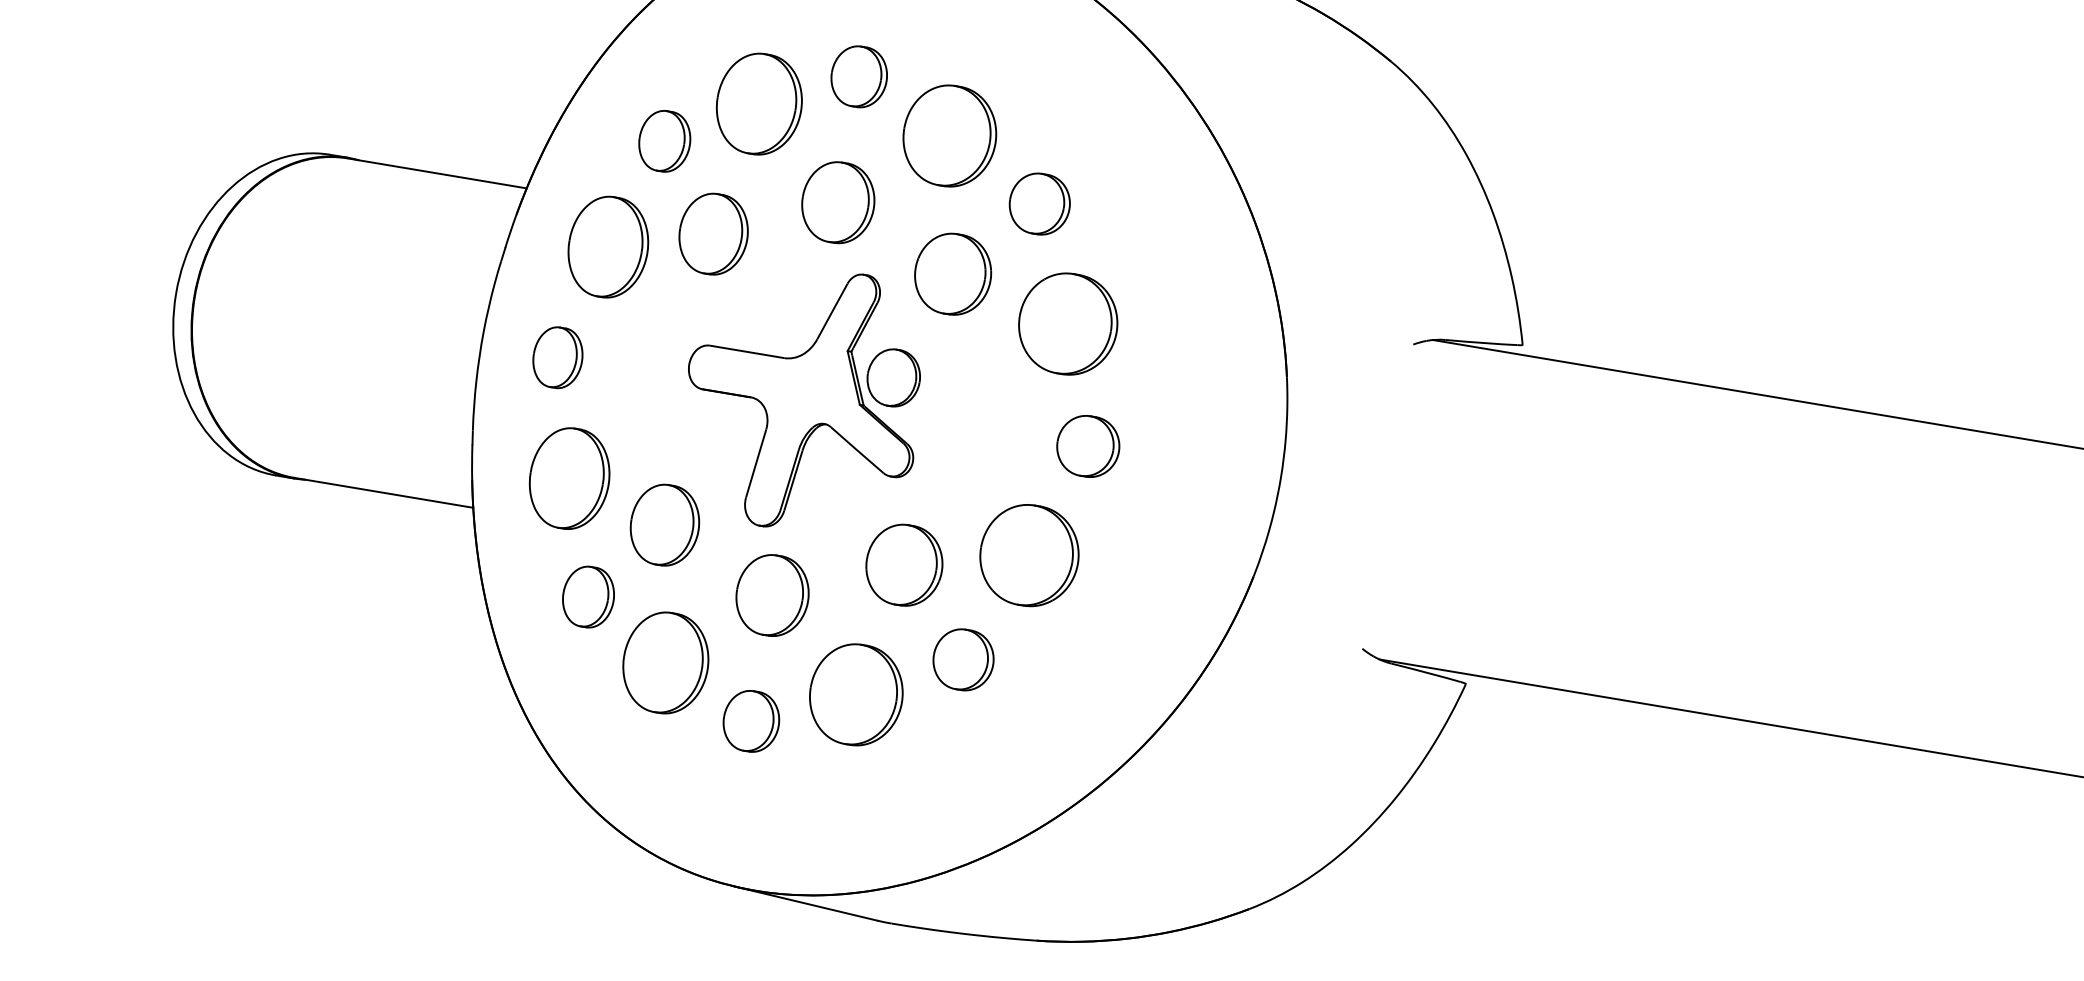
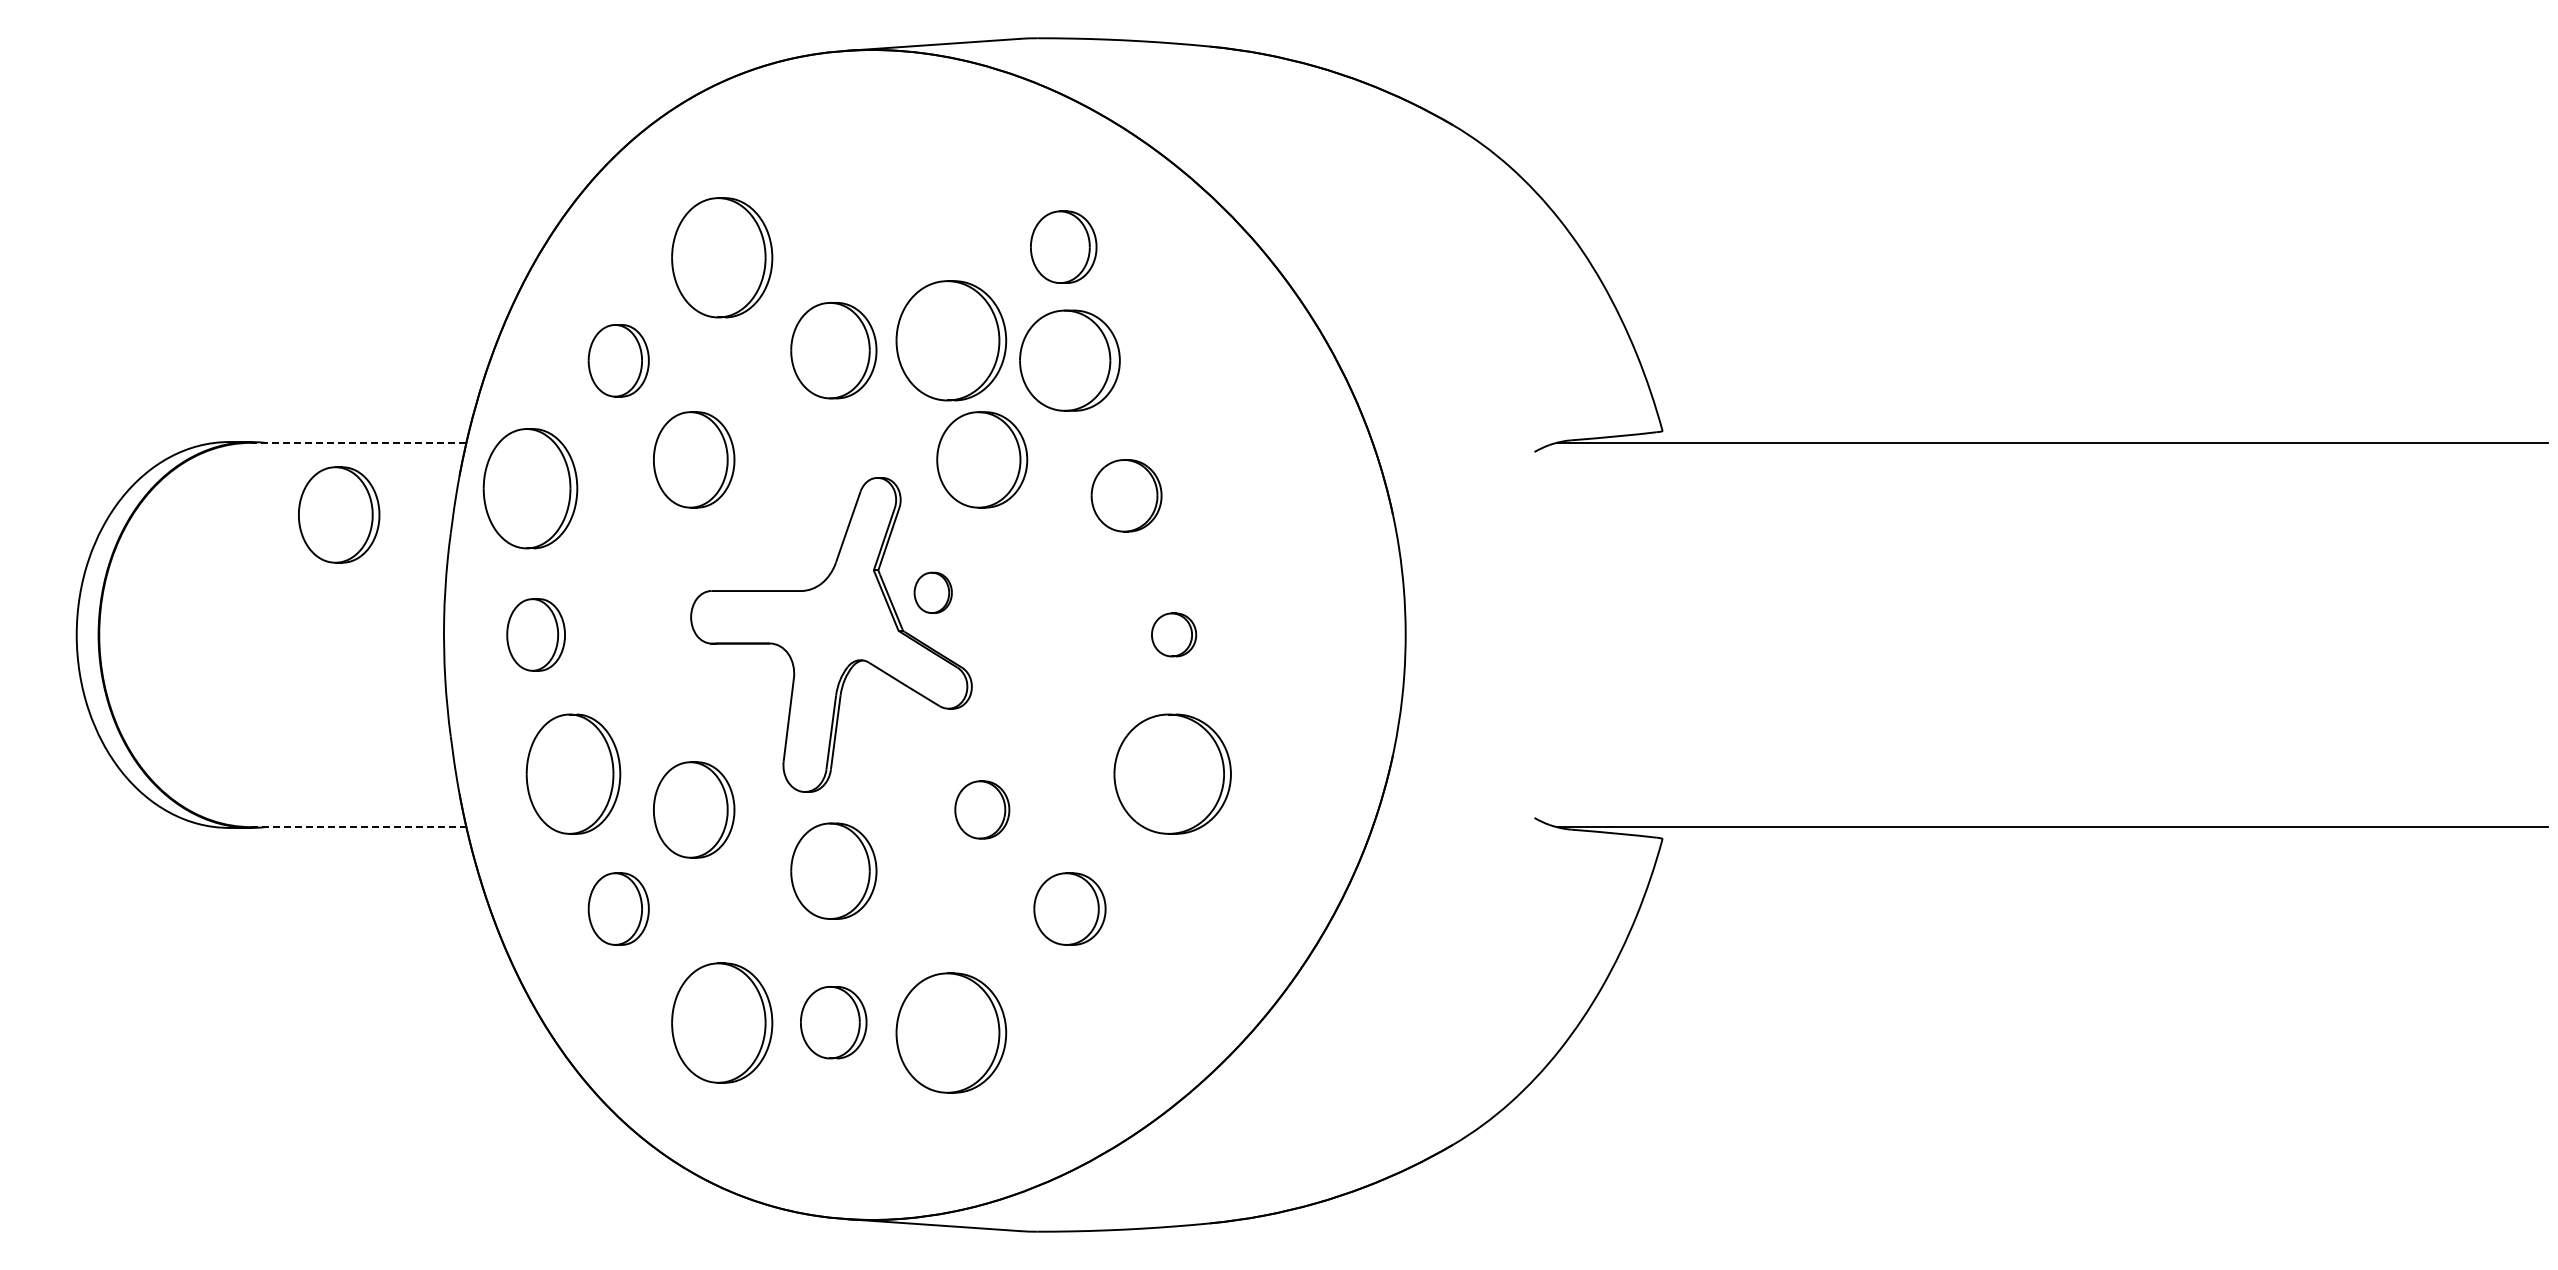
part: (859, 76) -> (1063, 246), moved
part: (759, 104) -> (722, 257), moved
part: (950, 135) -> (951, 340), moved
line: (437, 173) -> (358, 442), solid -> dashed
part: (838, 202) -> (833, 350), moved
part: (1039, 203) -> (1069, 360), size x1.4
part: (411, 230) -> (339, 514), added
part: (608, 247) -> (530, 488), moved
part: (1068, 323) -> (1126, 495), size x0.6
part: (894, 377) -> (933, 592), size x0.6
part: (1087, 446) -> (1173, 634), size x0.6
line: (383, 493) -> (358, 827), solid -> dashed
part: (1029, 555) -> (1172, 773), moved
part: (904, 564) -> (982, 809), size x0.6
part: (666, 662) -> (722, 1022), moved
part: (856, 694) -> (951, 1032), moved

